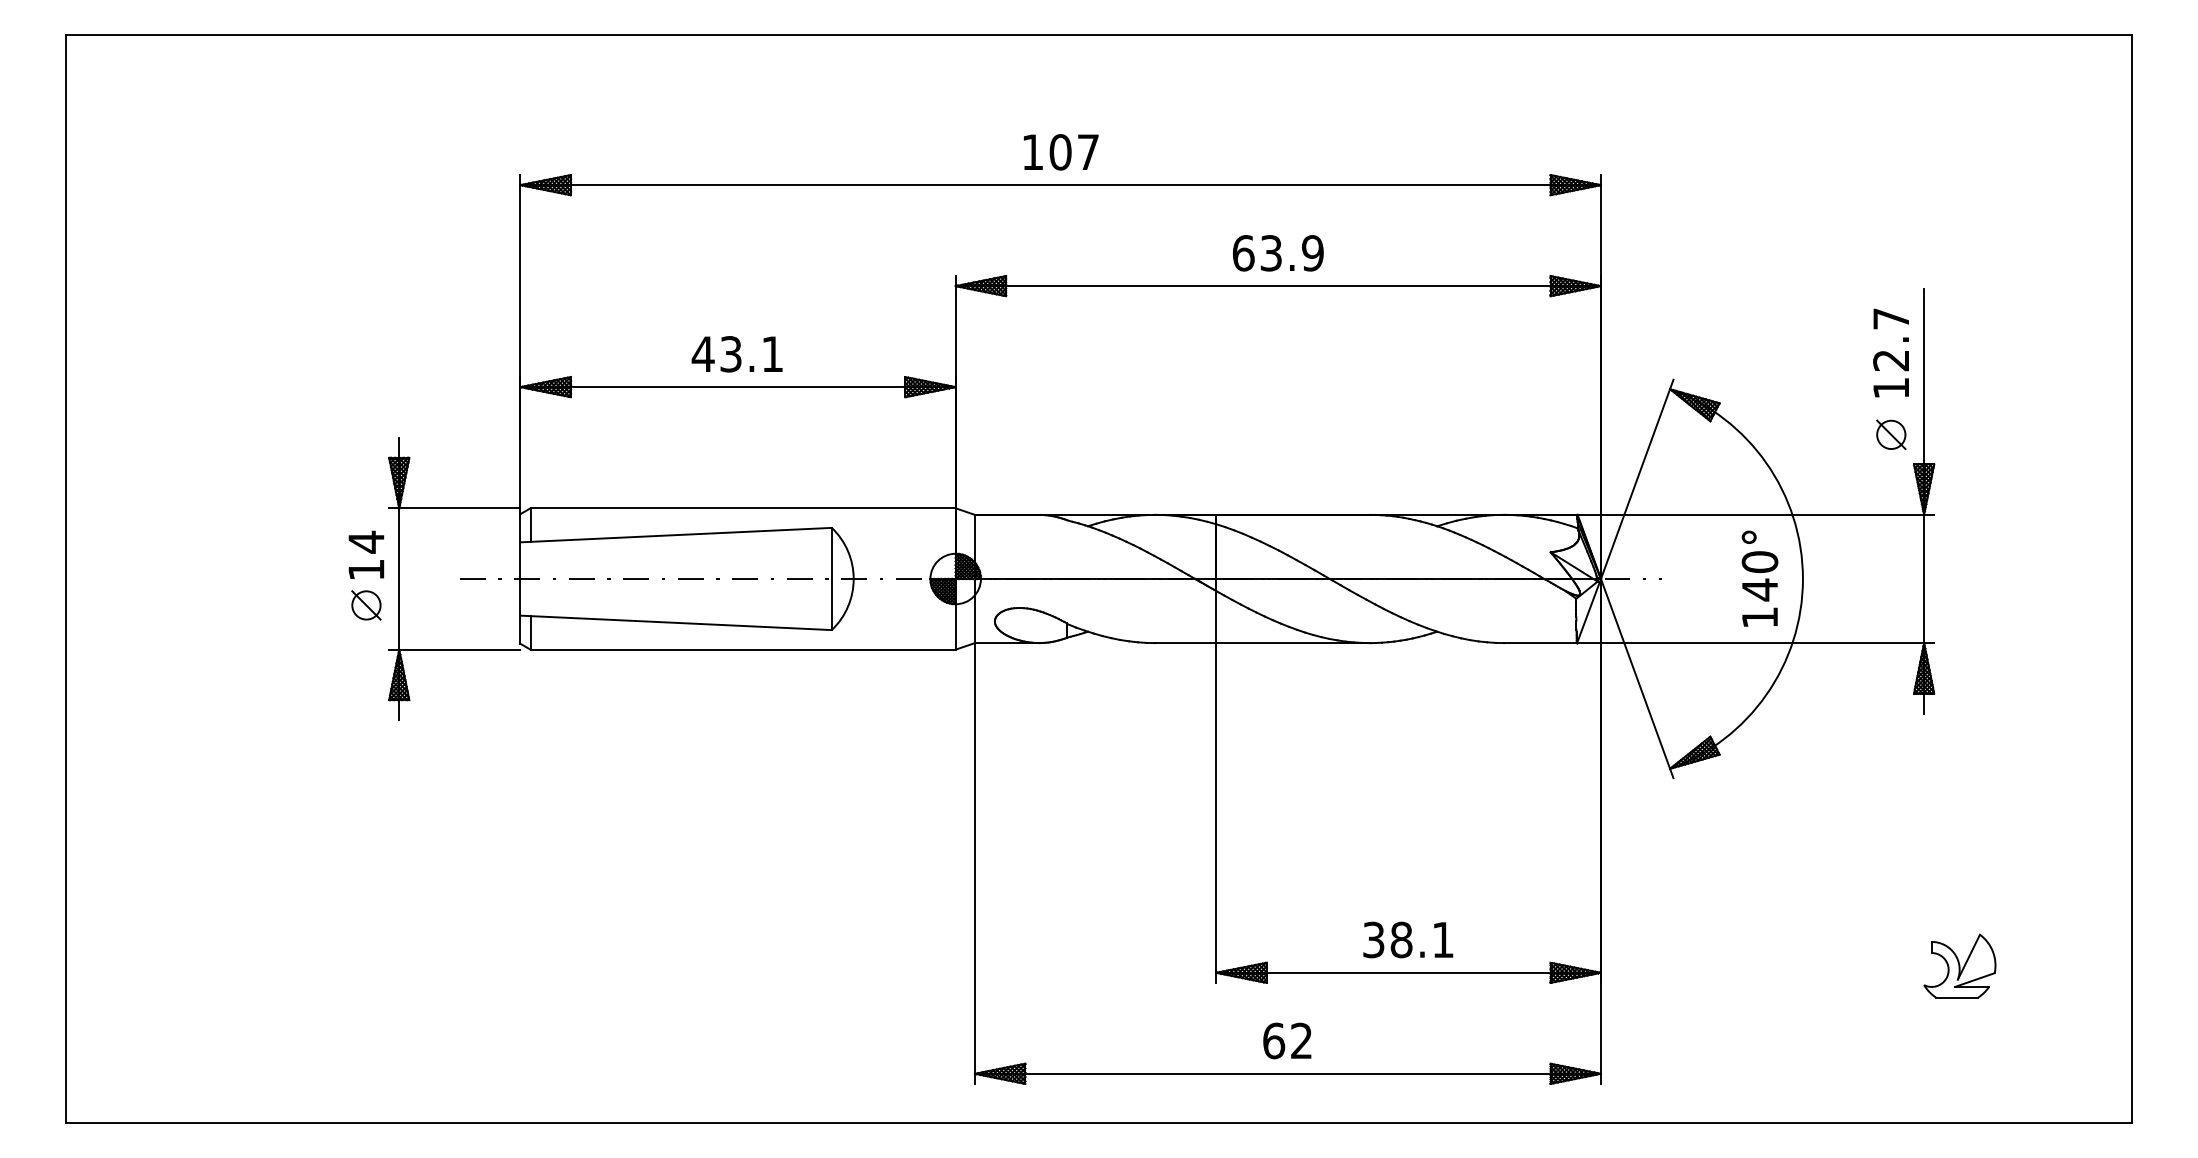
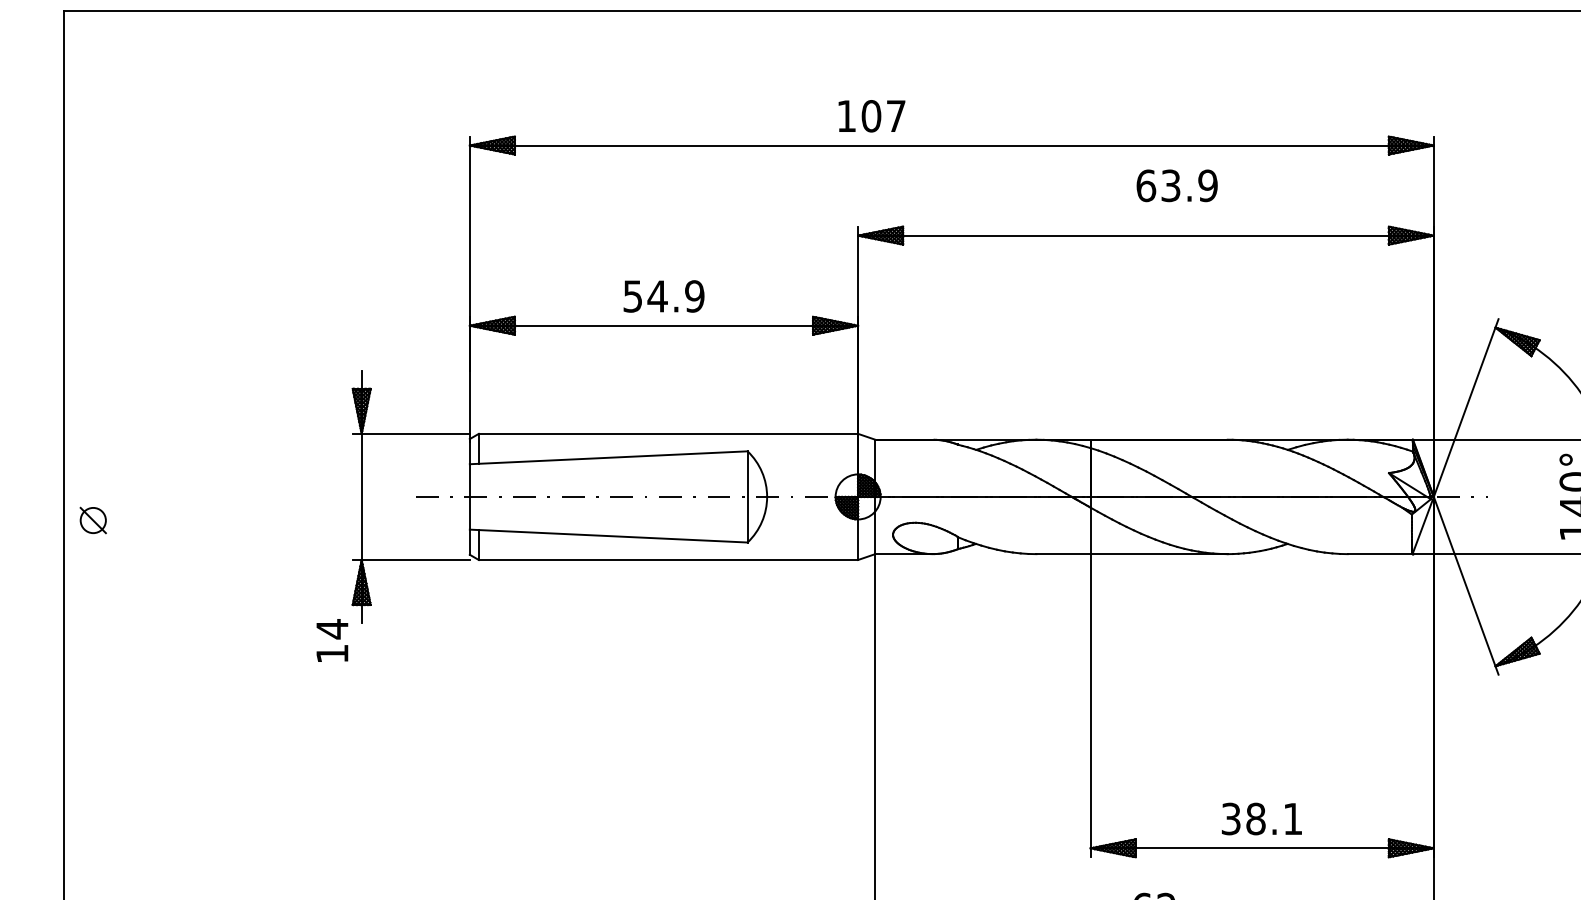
text: (1061, 152) -> (872, 116), moved
text: (1277, 253) -> (1176, 186), moved
text: (737, 354) -> (663, 296), 43.1 -> 54.9
text: (366, 554) -> (332, 640), moved
part: (366, 605) -> (93, 520), moved

